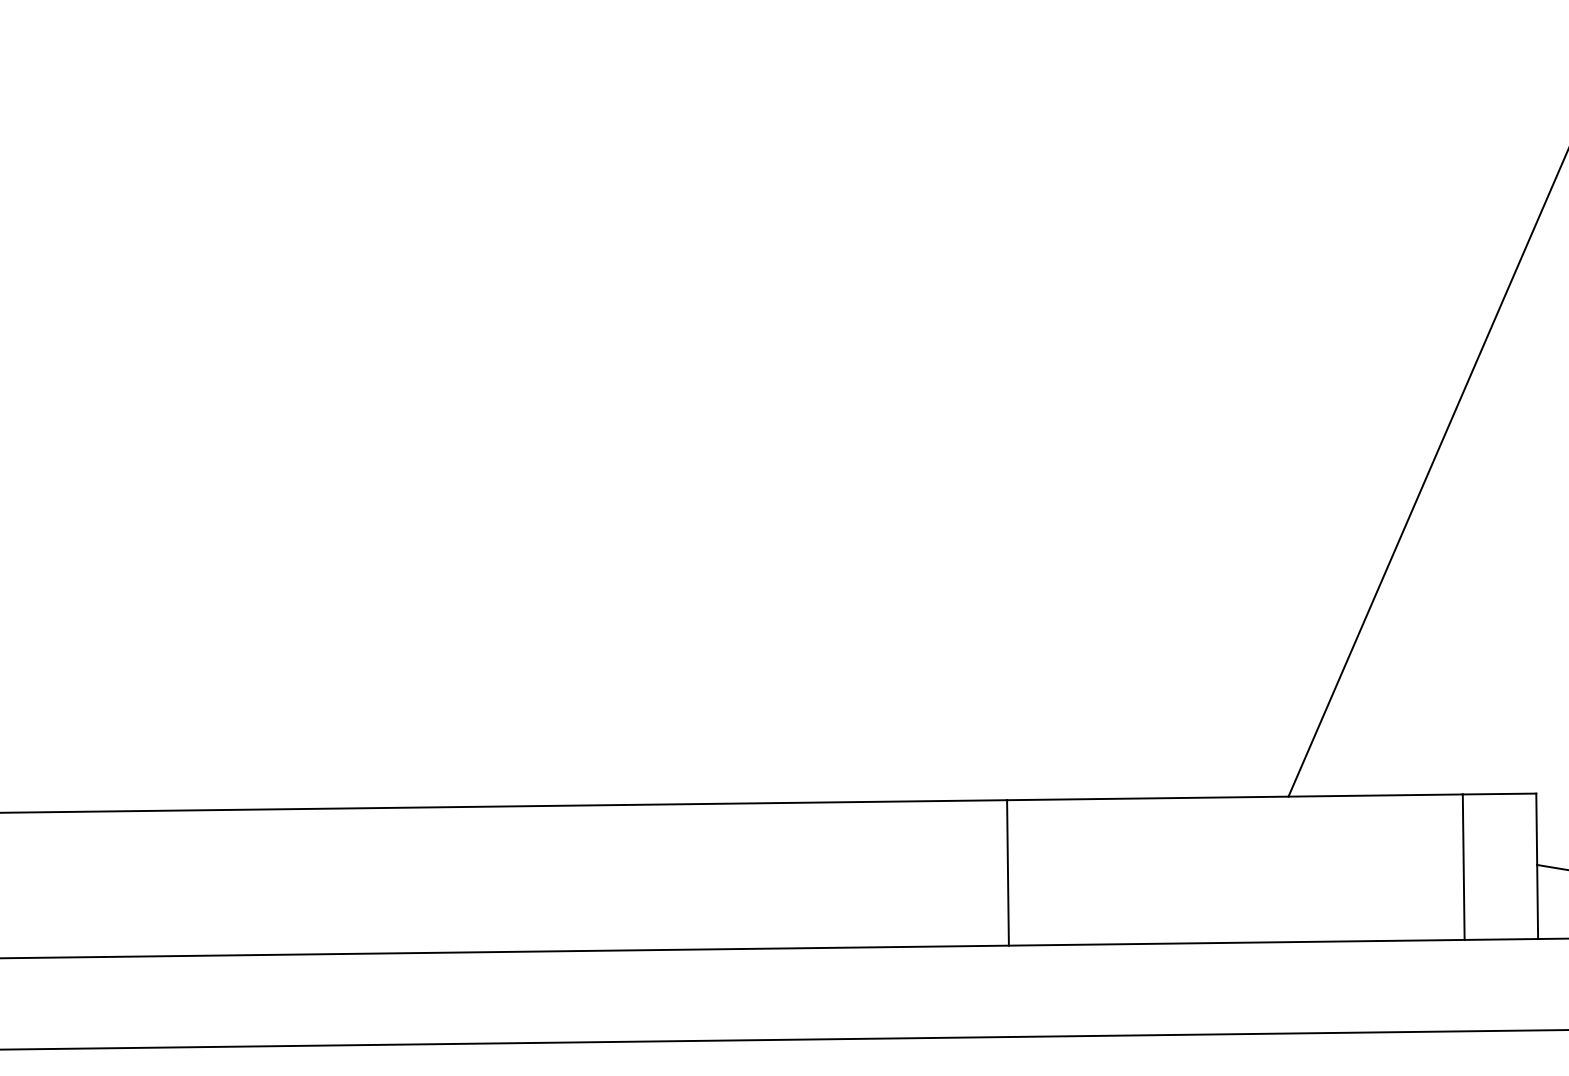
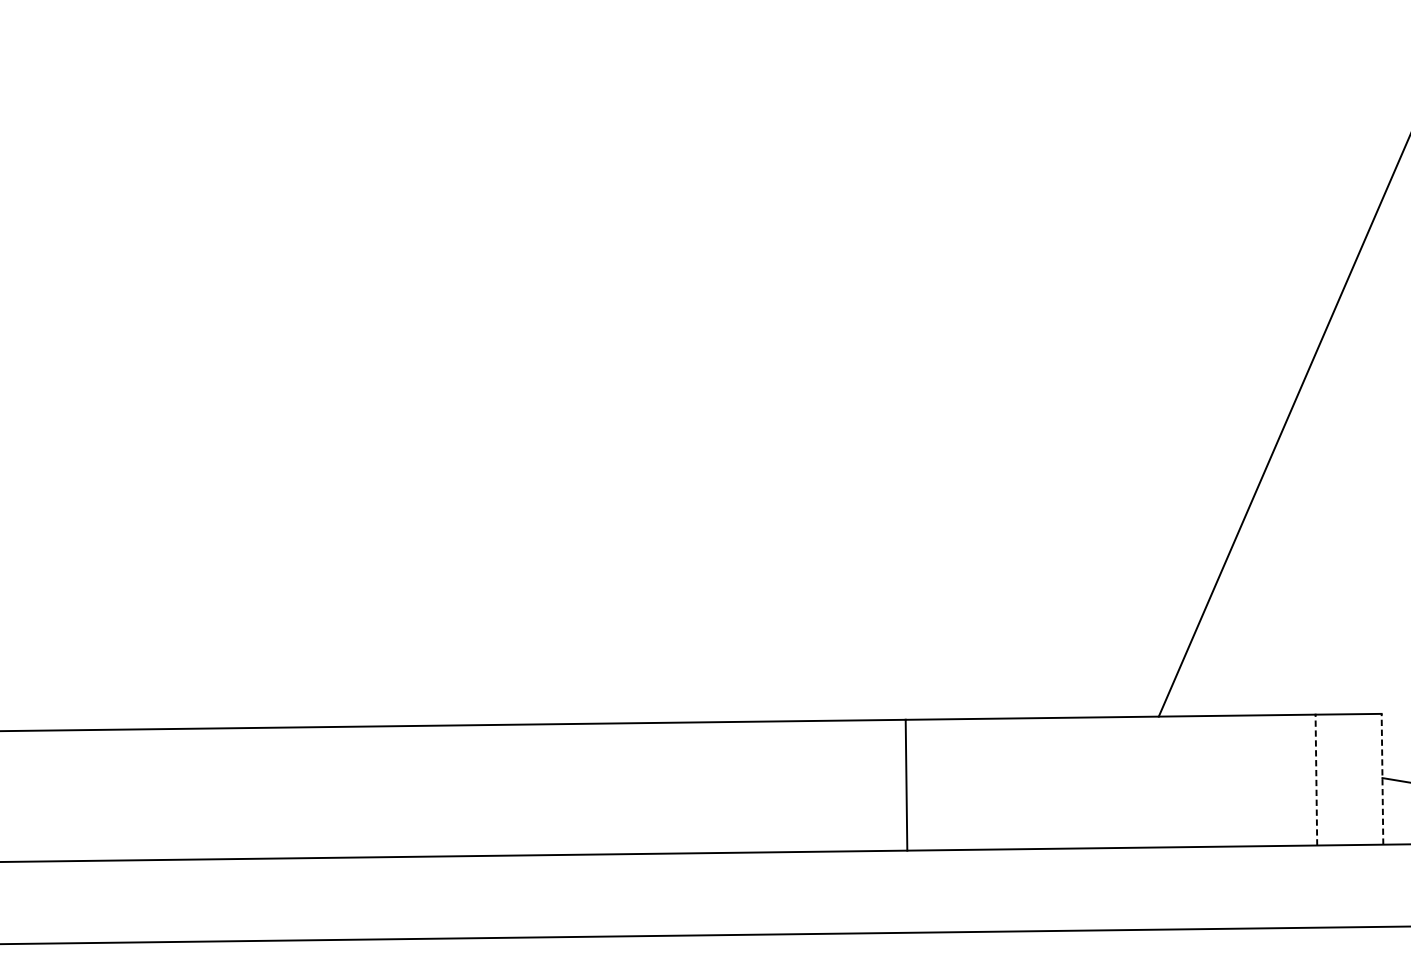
line: (1537, 866) -> (1382, 779), solid -> dashed
line: (1463, 867) -> (1316, 780), solid -> dashed

